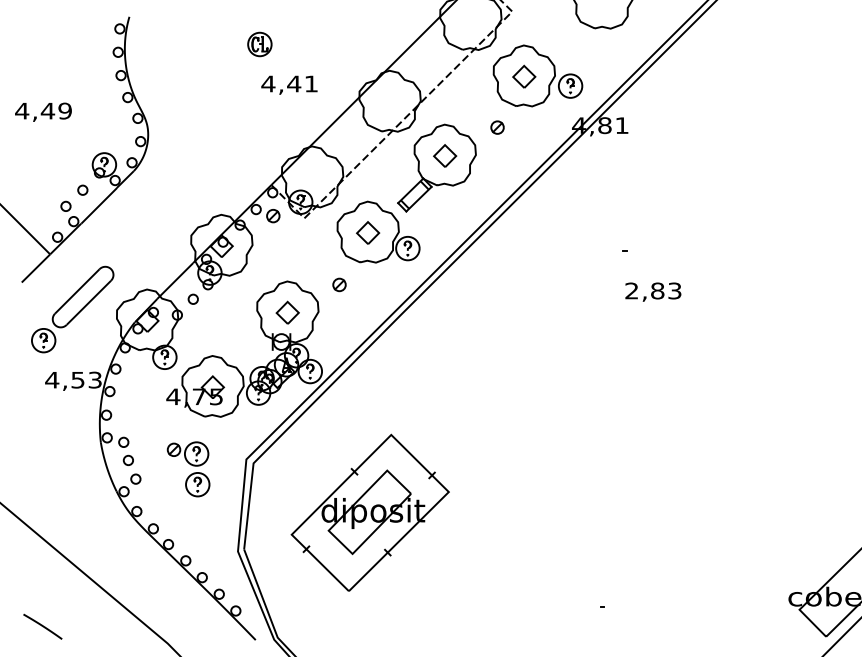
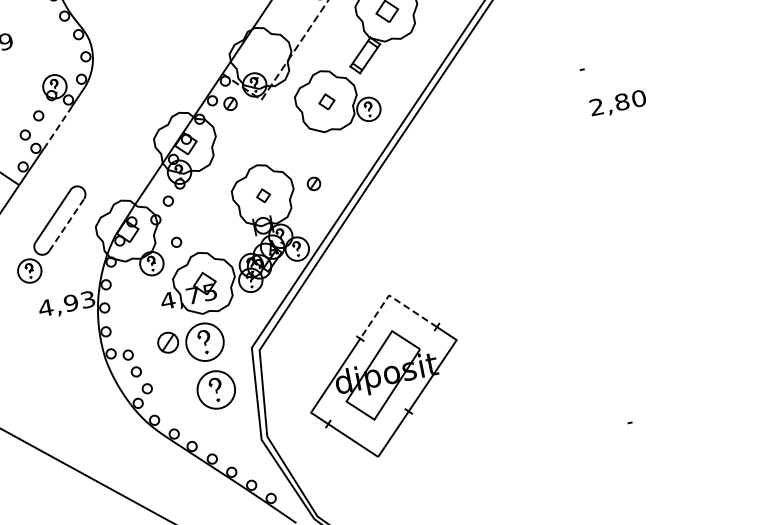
line: (99, 205) -> (58, 127), solid -> dashed
part: (368, 232) -> (327, 101), size x0.7
part: (339, 284) -> (313, 183), moved
text: (674, 290) -> (638, 98), 2,83 -> 2,80
line: (89, 302) -> (67, 224), solid -> dashed
part: (287, 312) -> (263, 195), size x0.6
part: (192, 340) -> (175, 241), added
text: (77, 379) -> (70, 302), 4,53 -> 4,93
line: (392, 436) -> (390, 296), solid -> dashed
part: (188, 469) -> (197, 369), size x1.6

